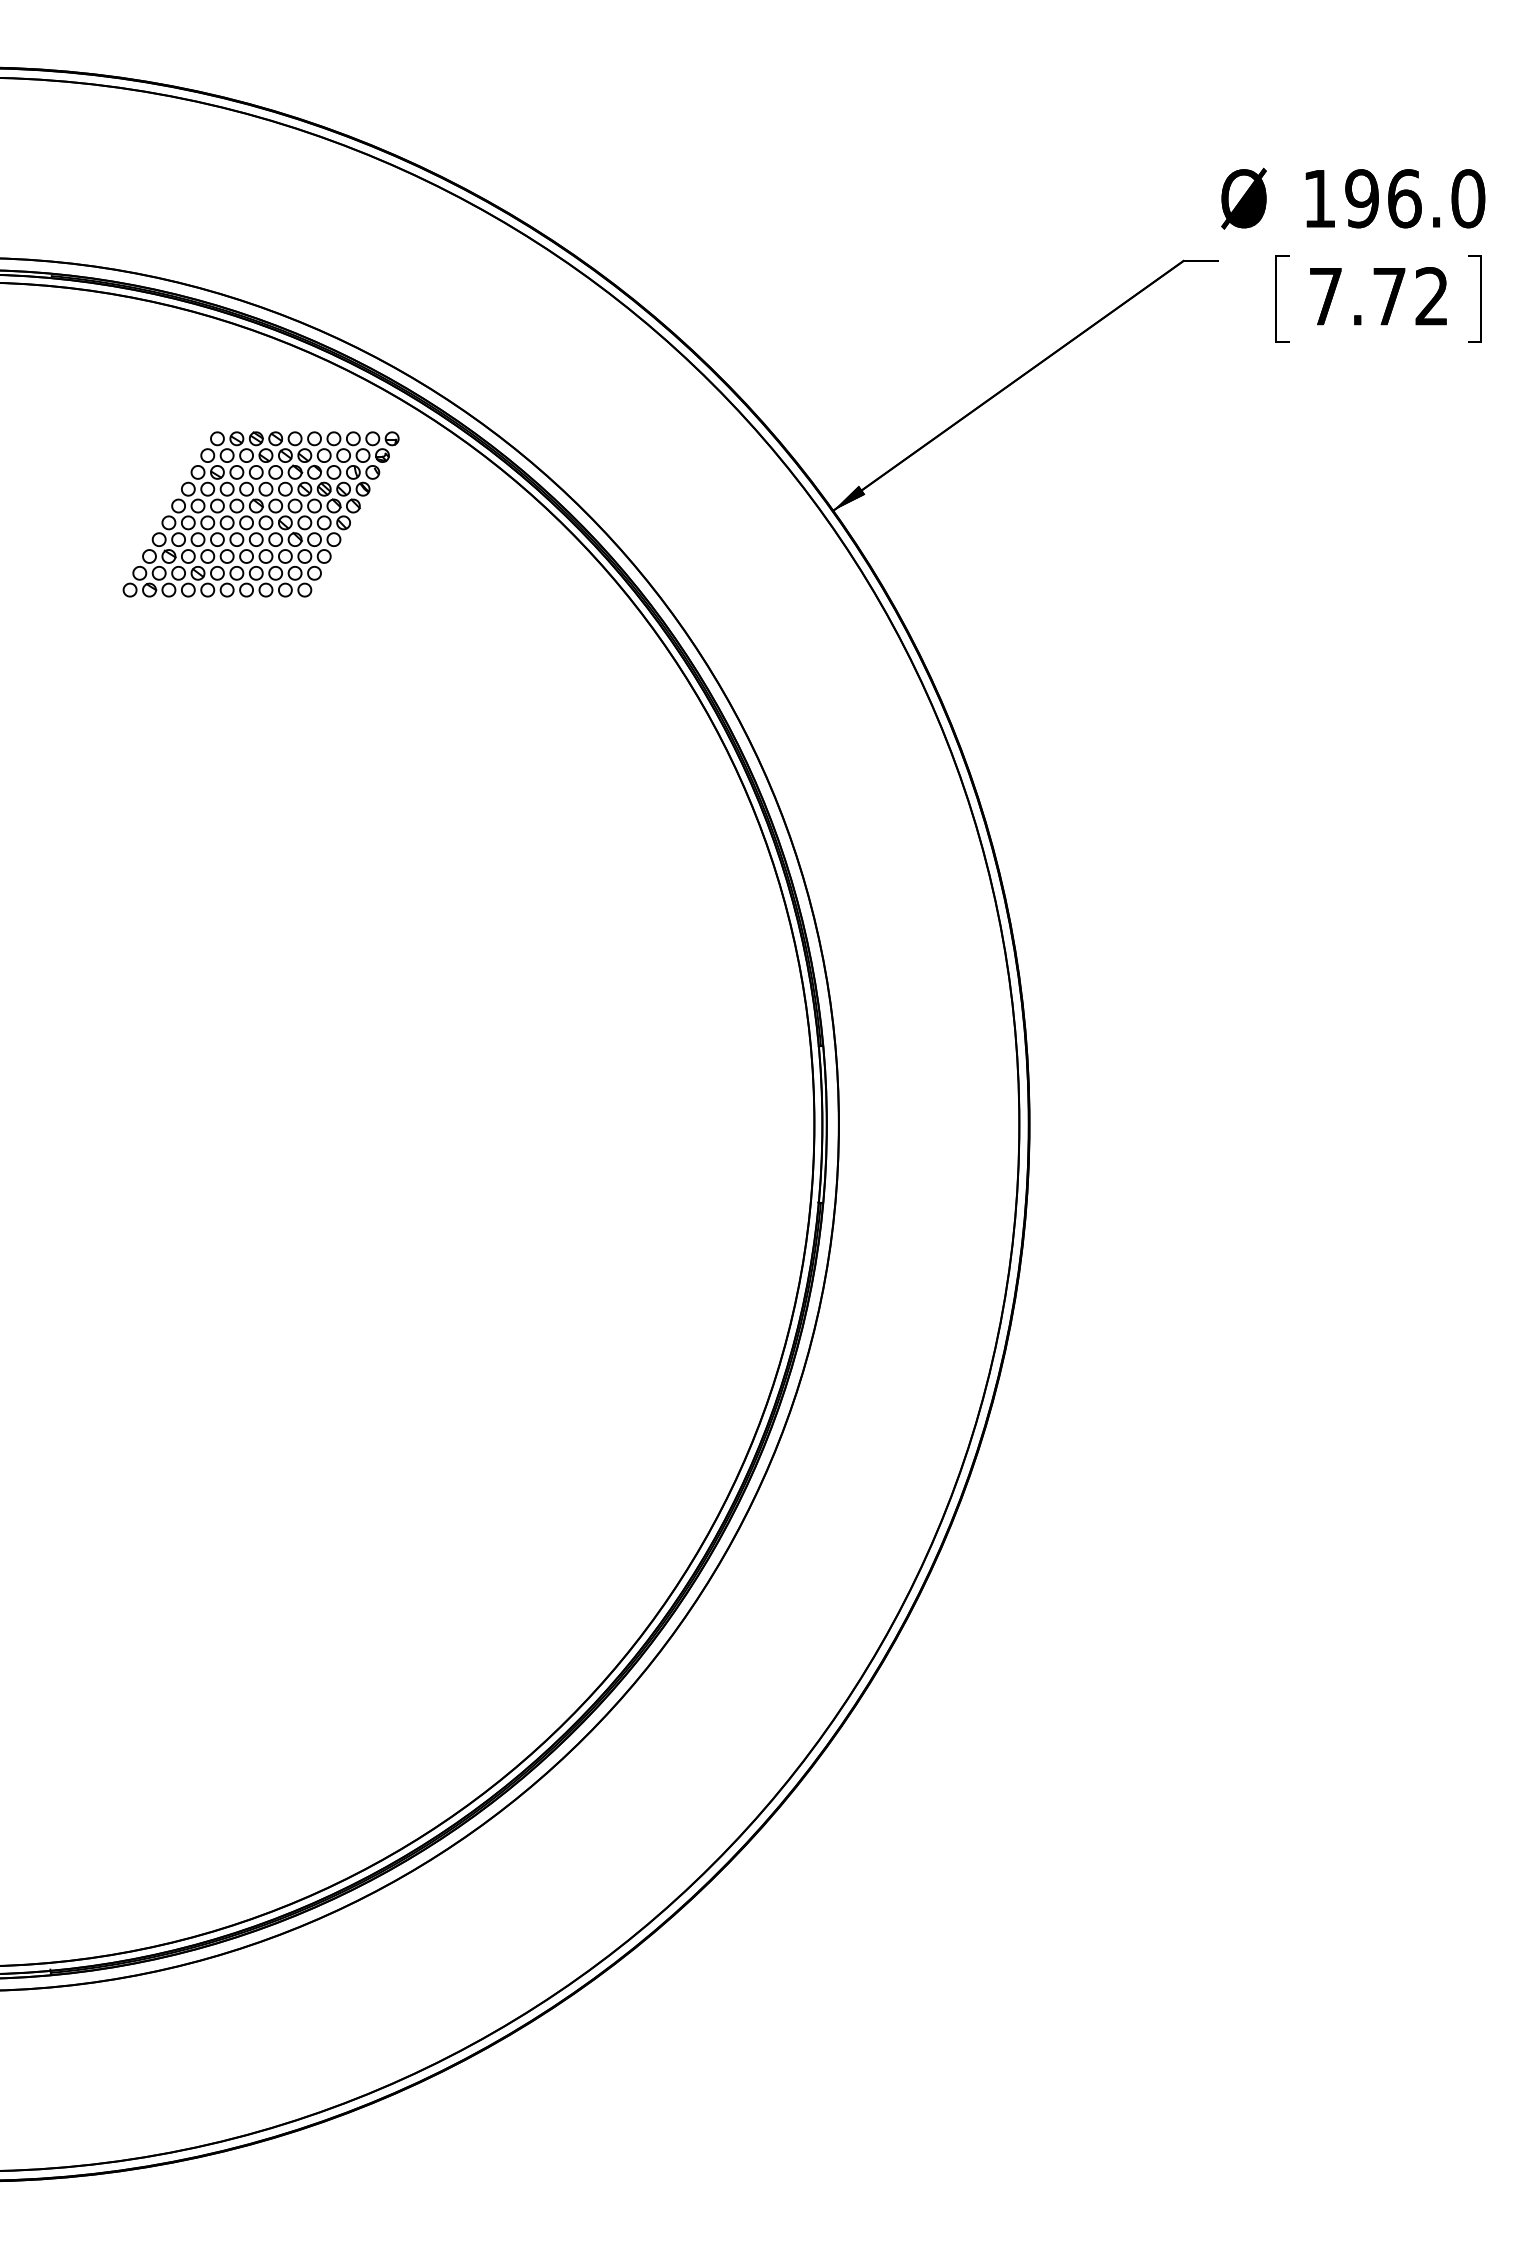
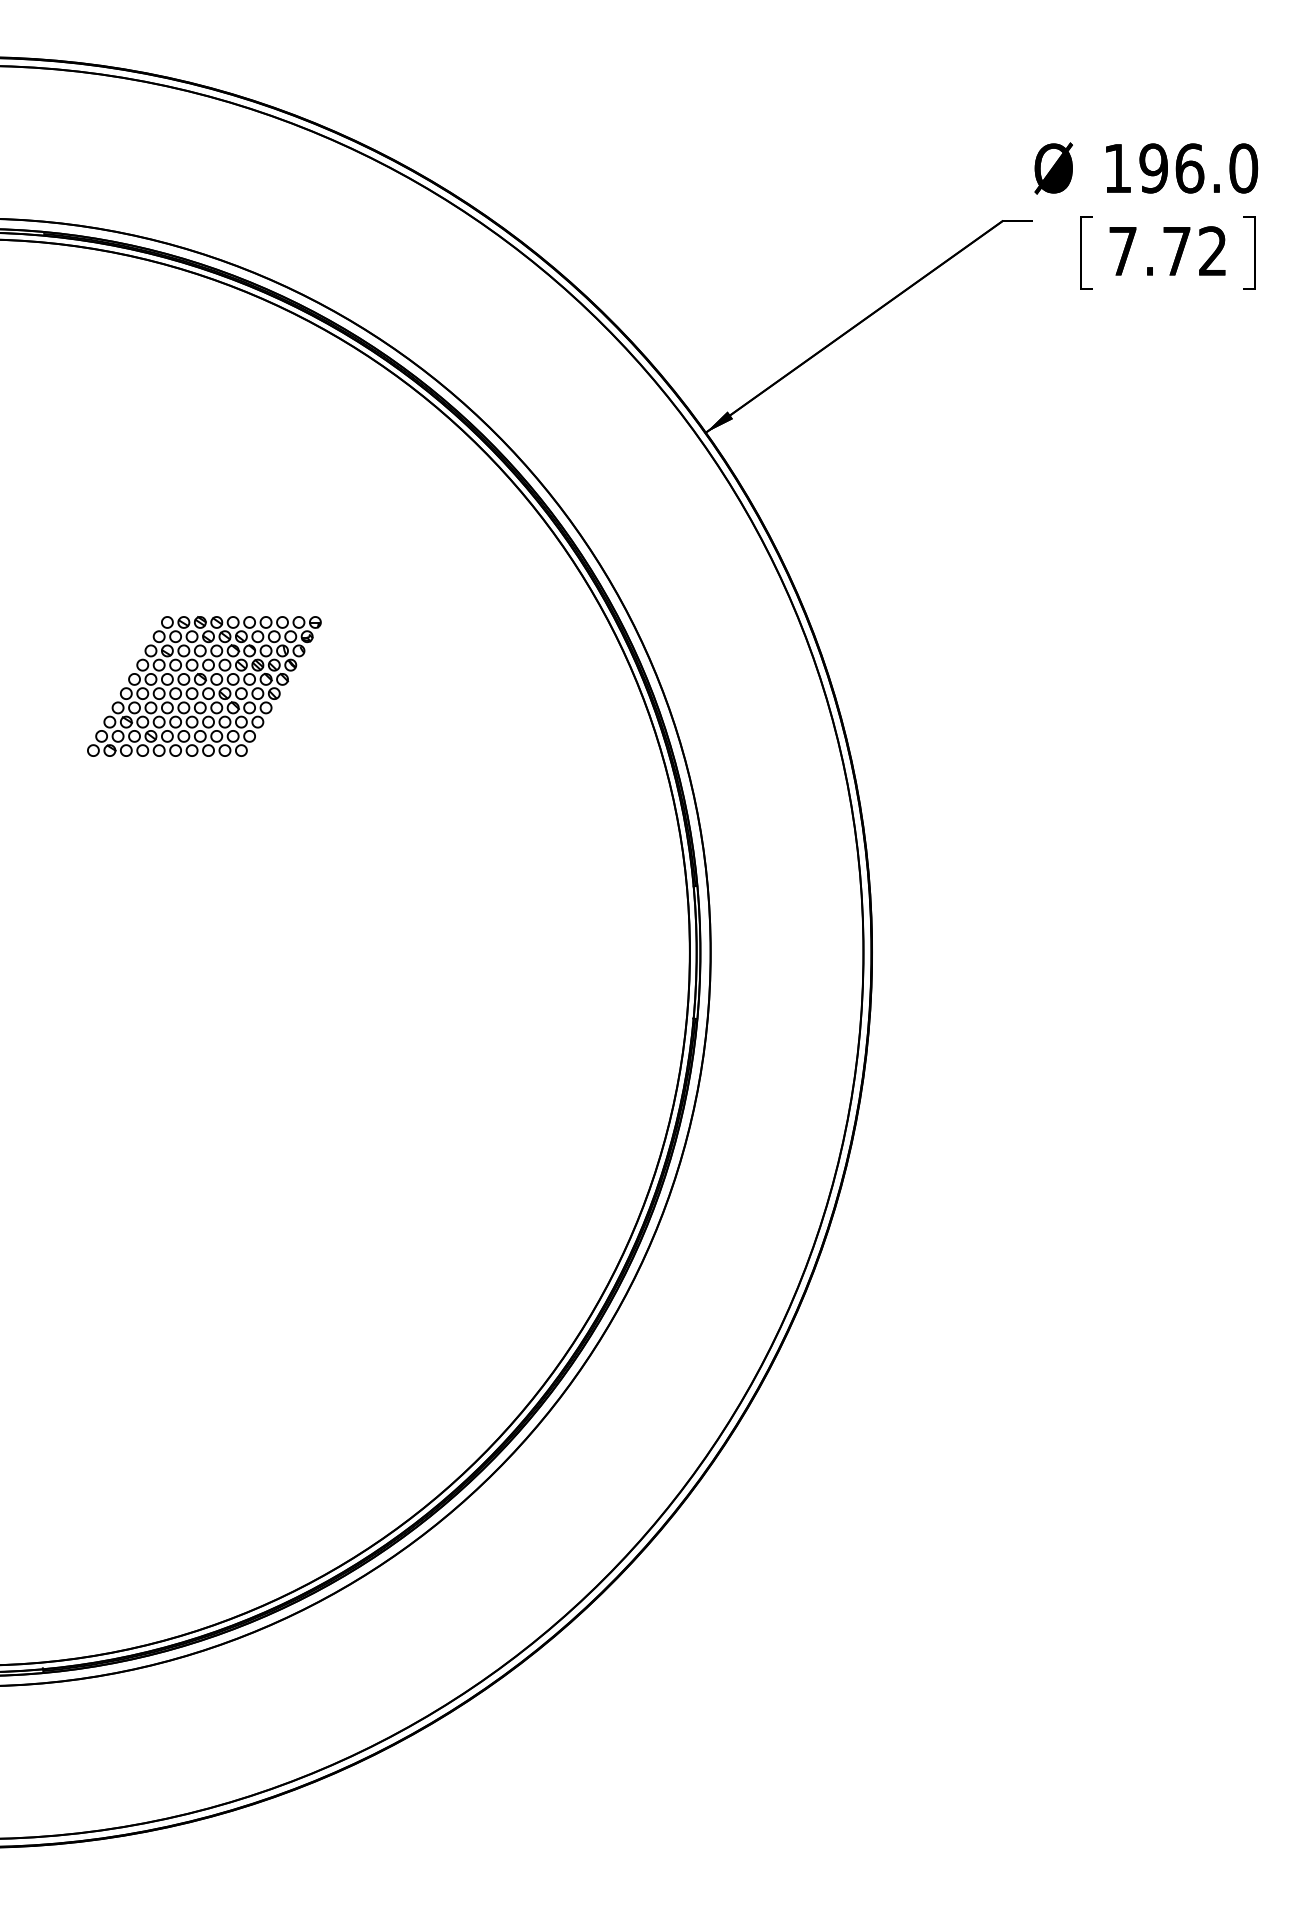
part: (260, 514) -> (203, 686), moved

